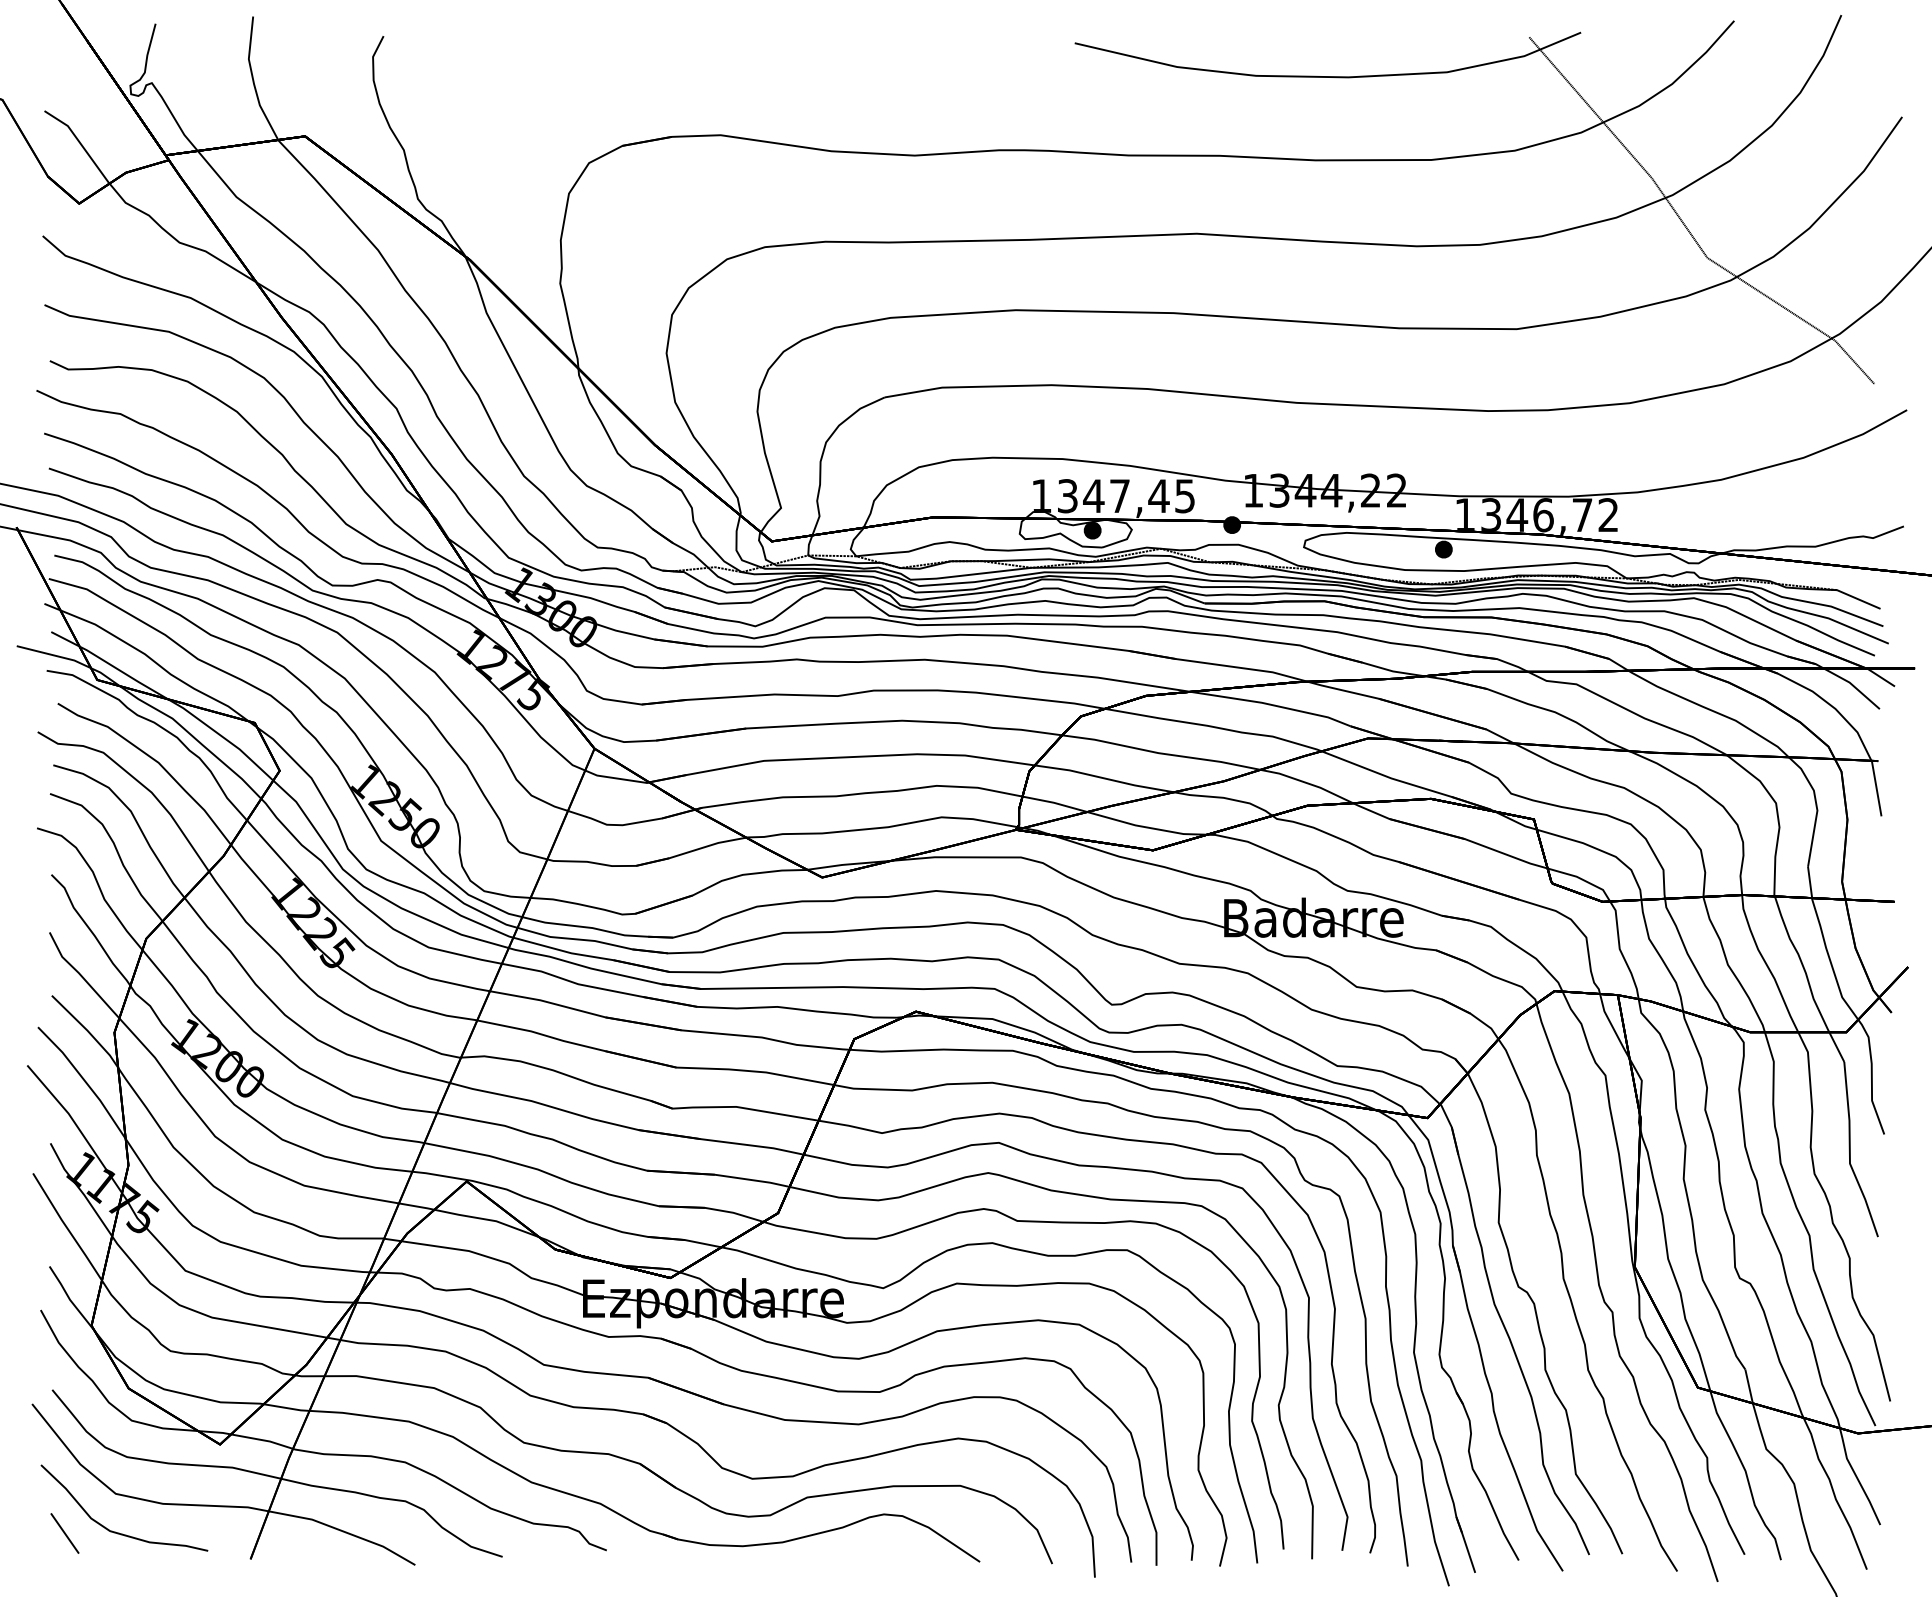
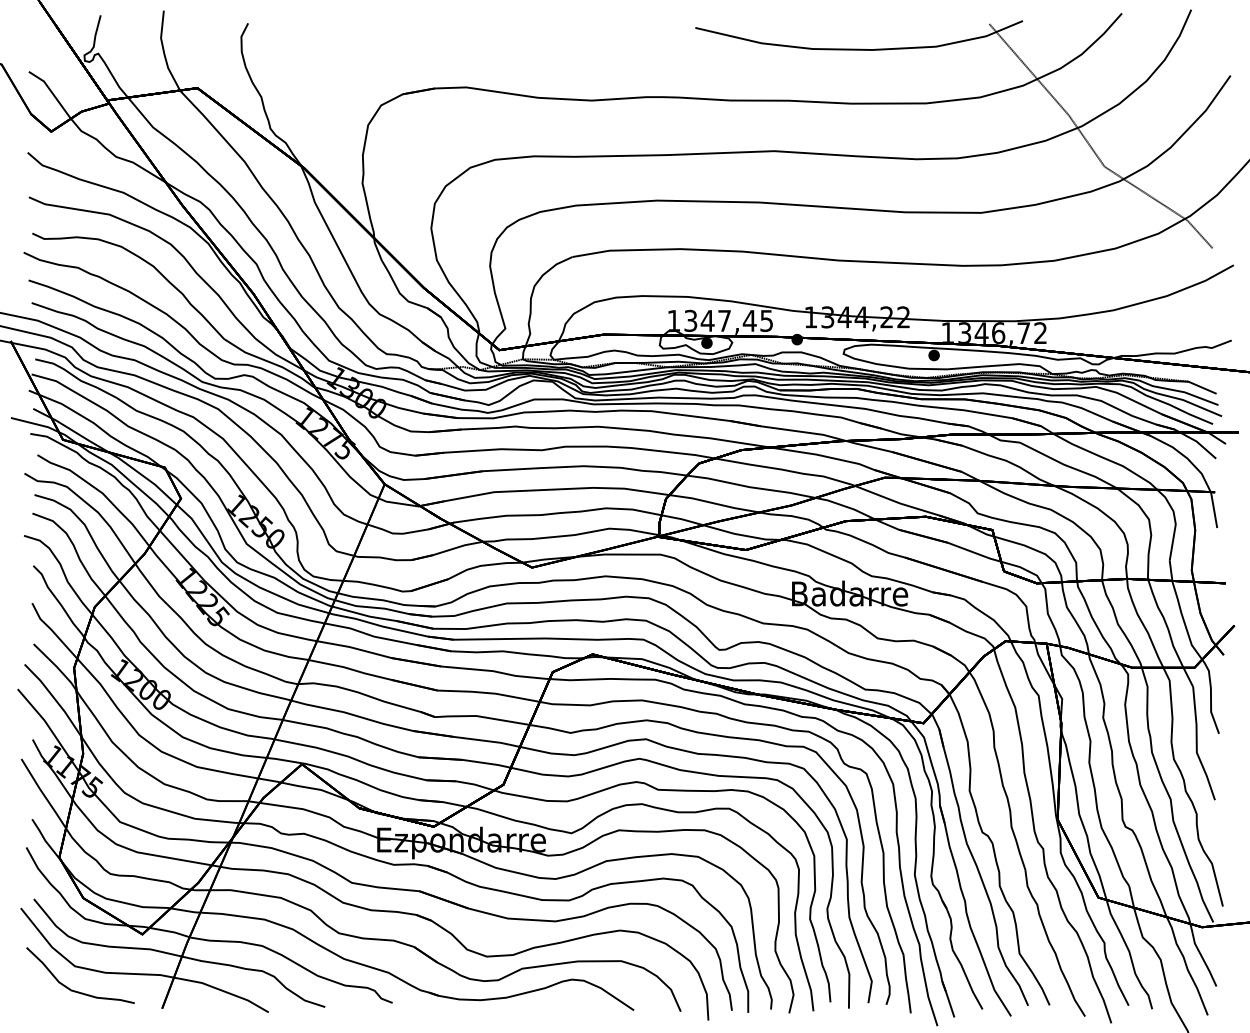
line: (64, 1532) -> (41, 991), removed

